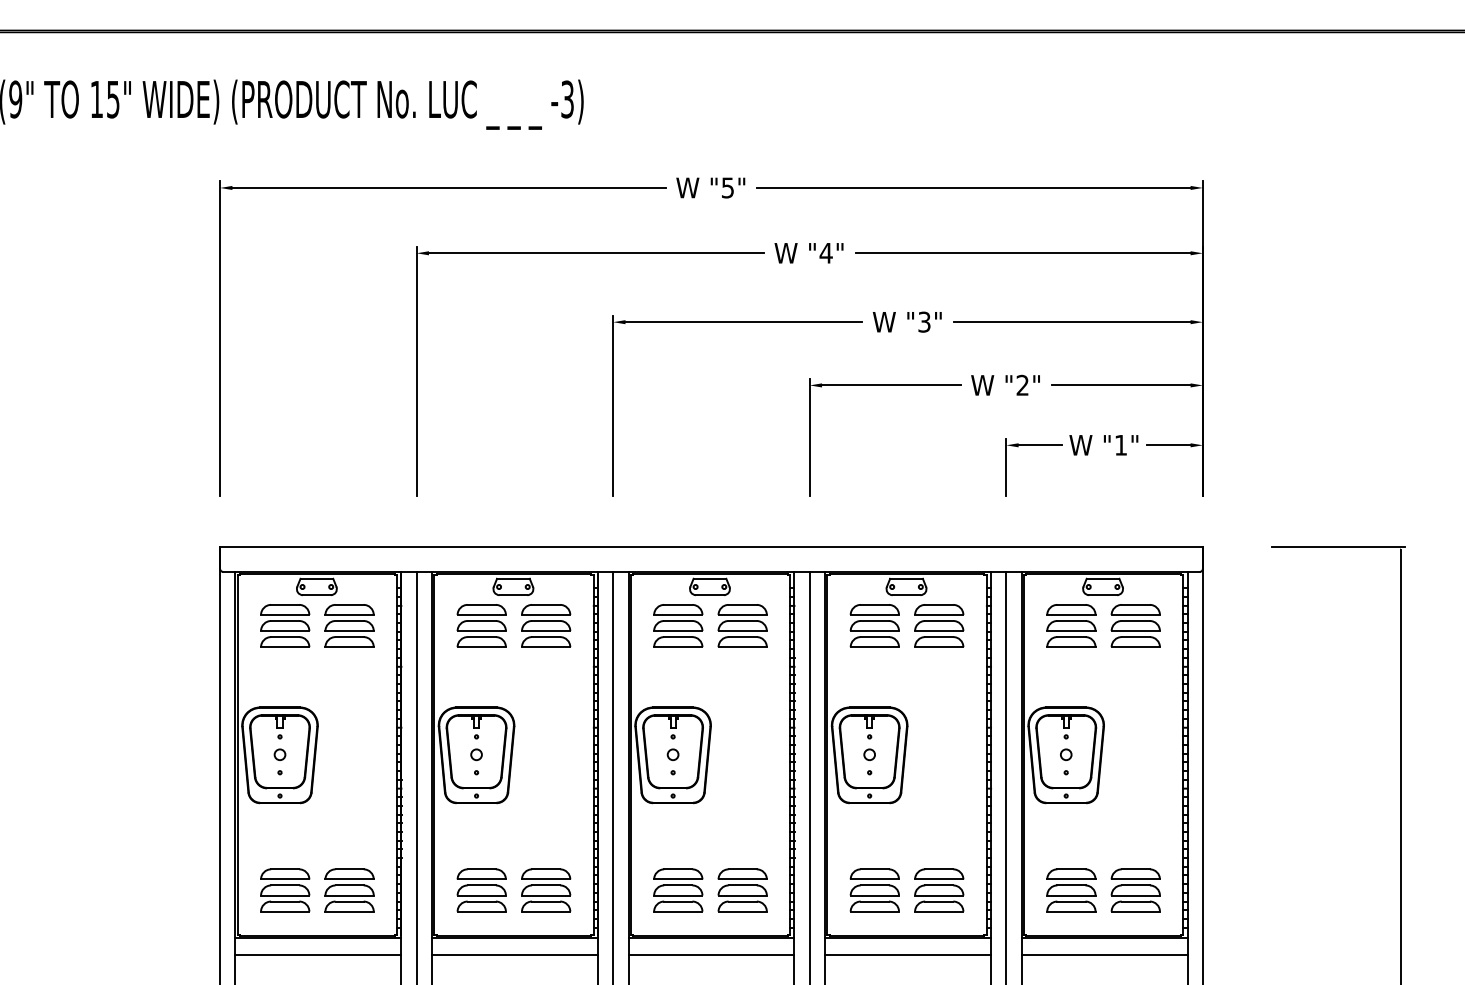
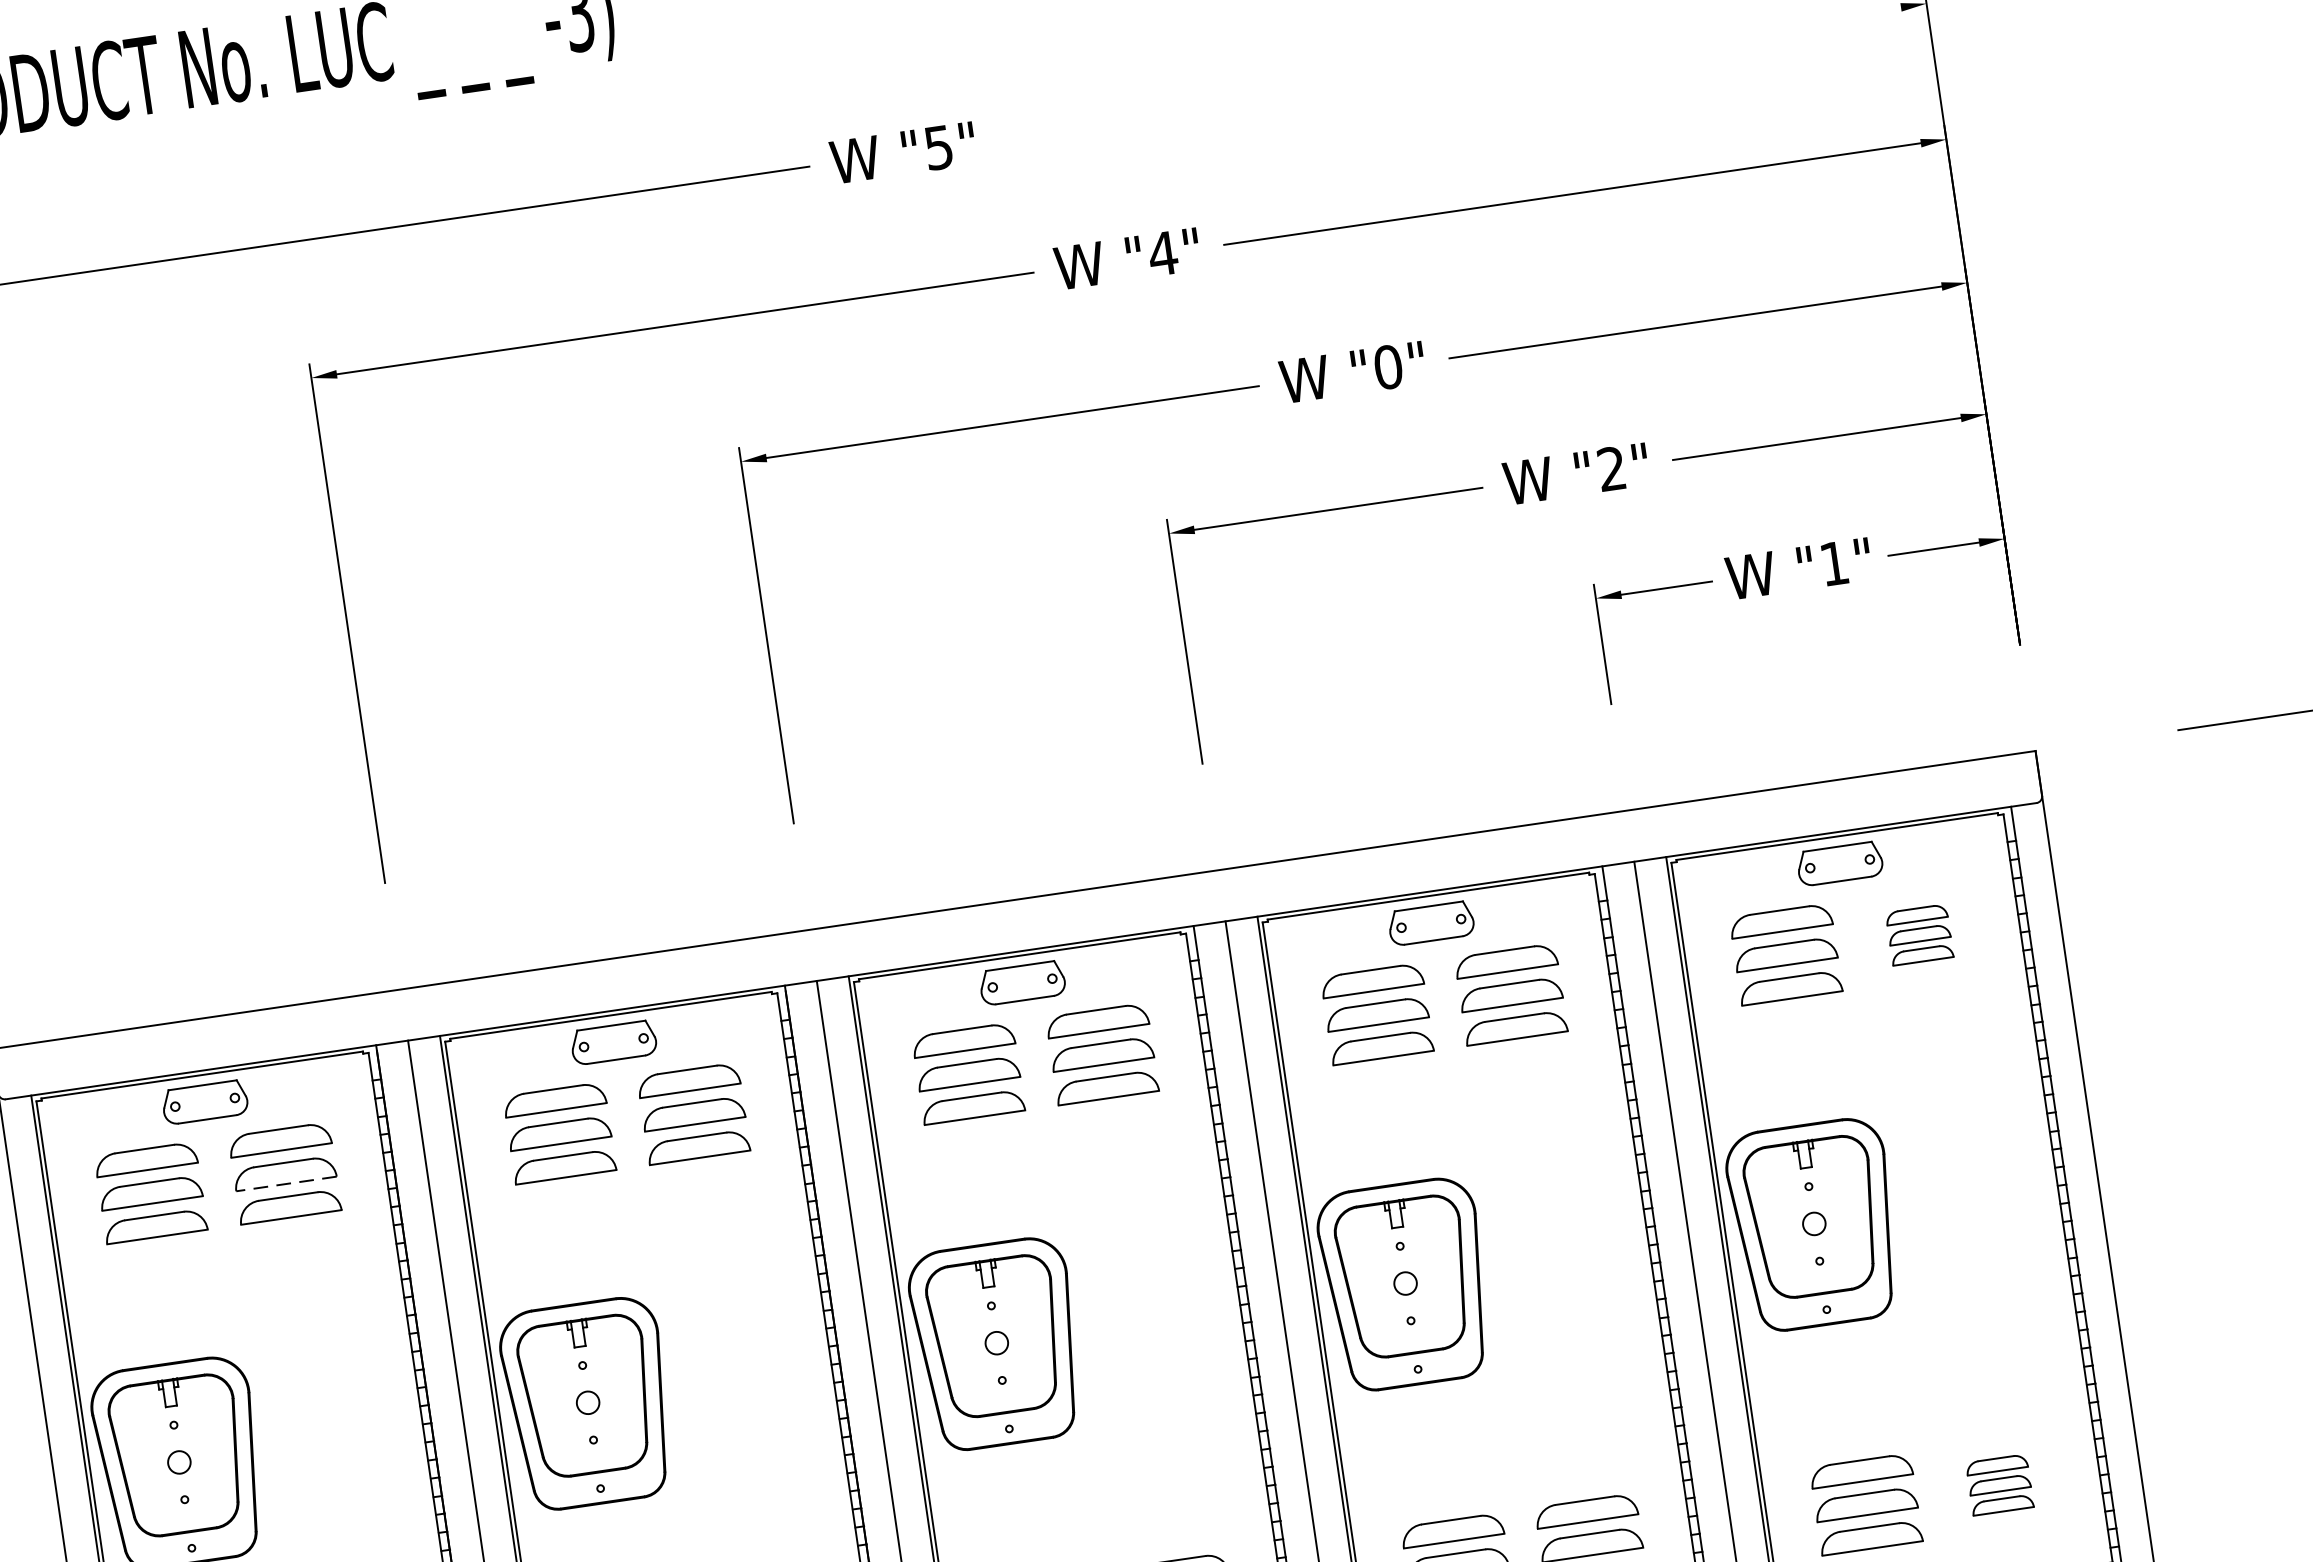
line: (973, 187) -> (1449, 72), removed
text: (924, 321) -> (1388, 365), "3" -> "0"
part: (1135, 625) -> (1919, 934), size x0.6
line: (349, 631) -> (286, 1184), solid -> dashed
part: (1135, 890) -> (1999, 1485), size x0.6

